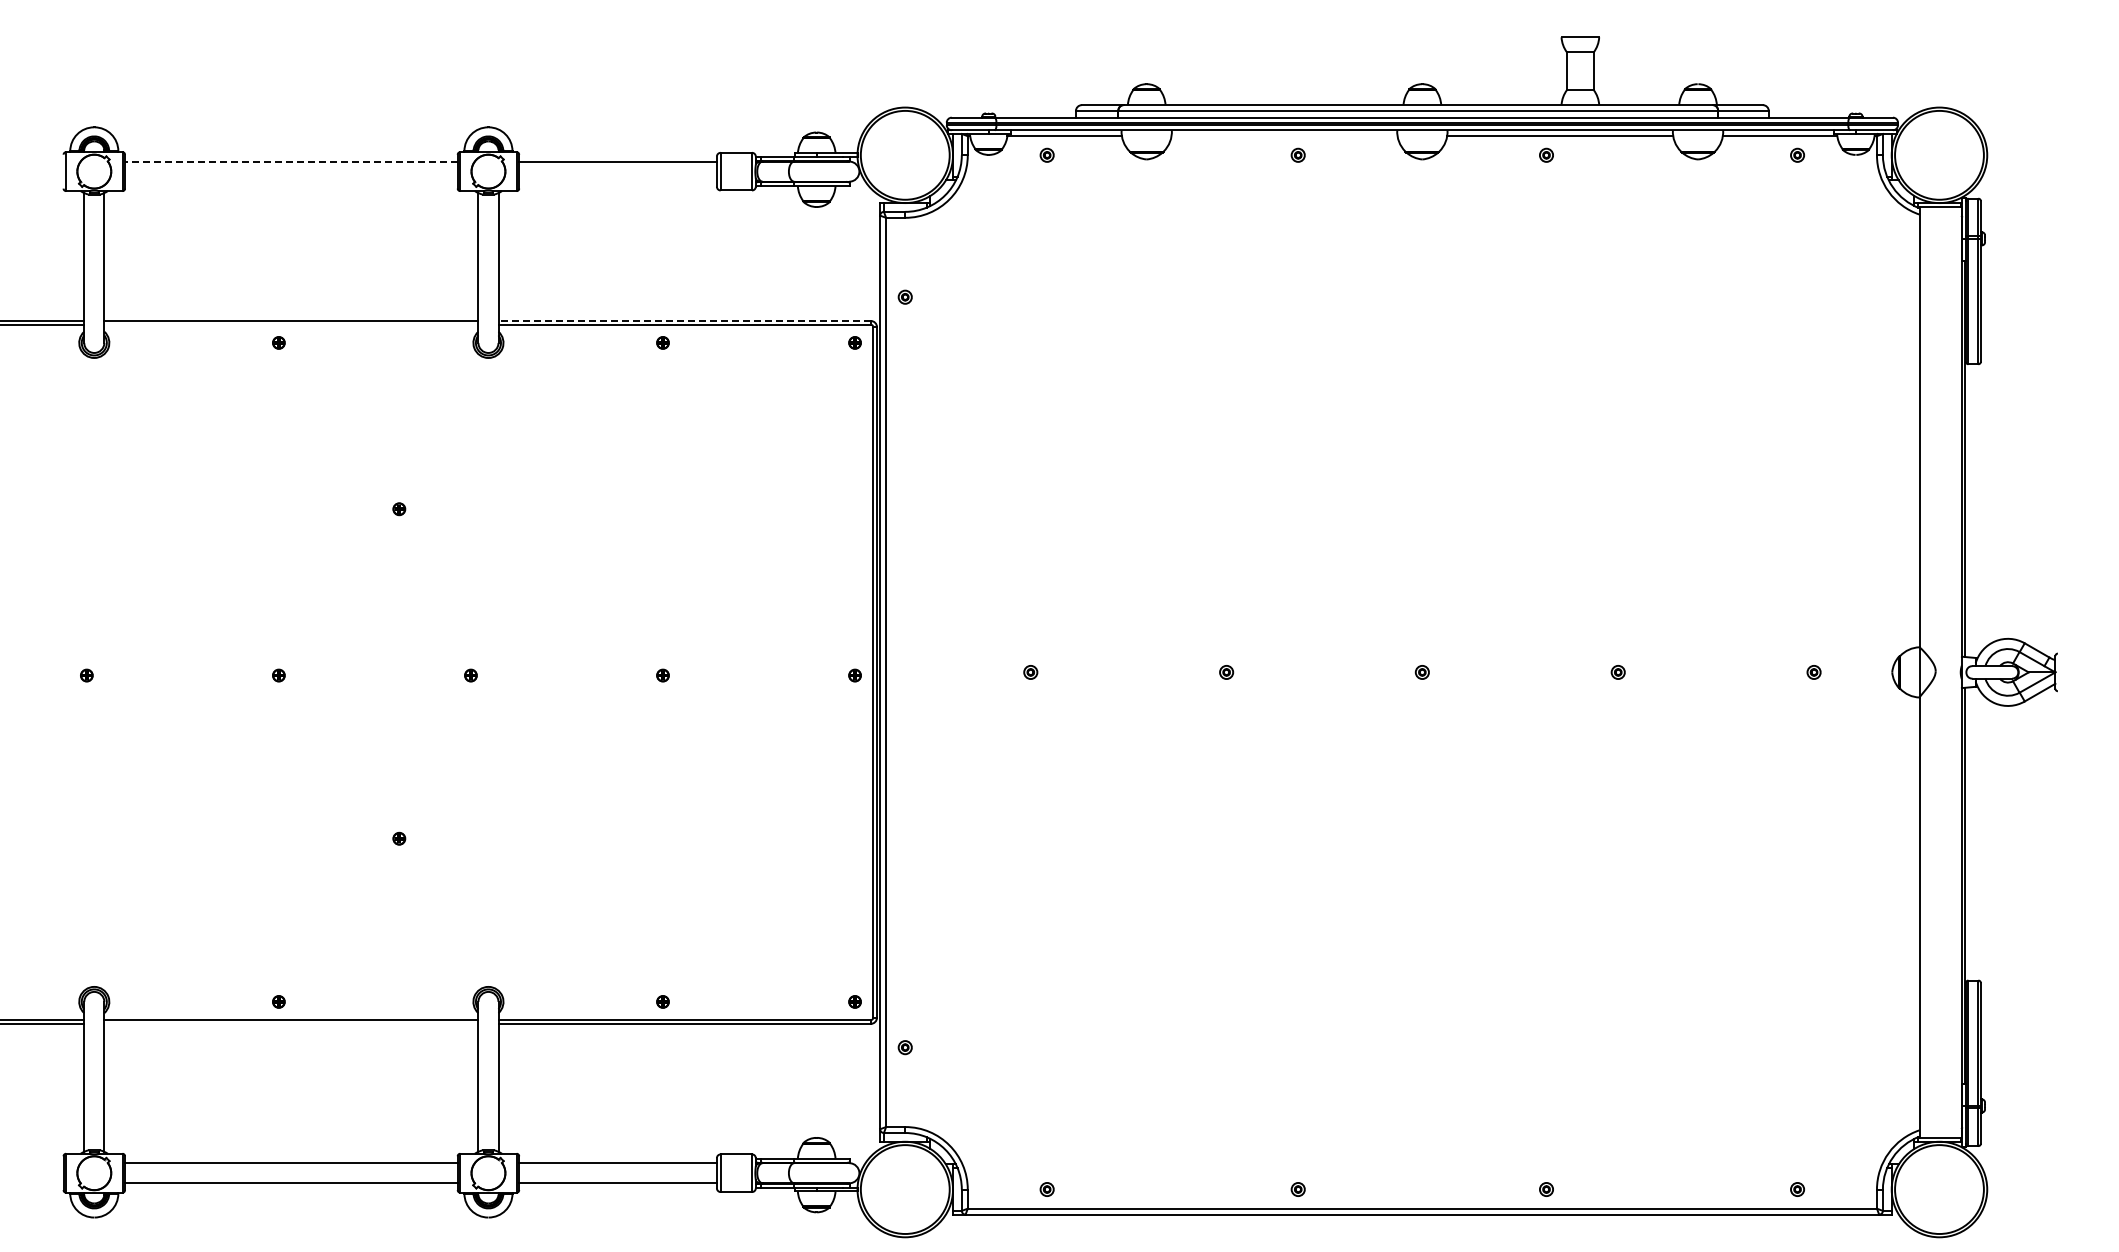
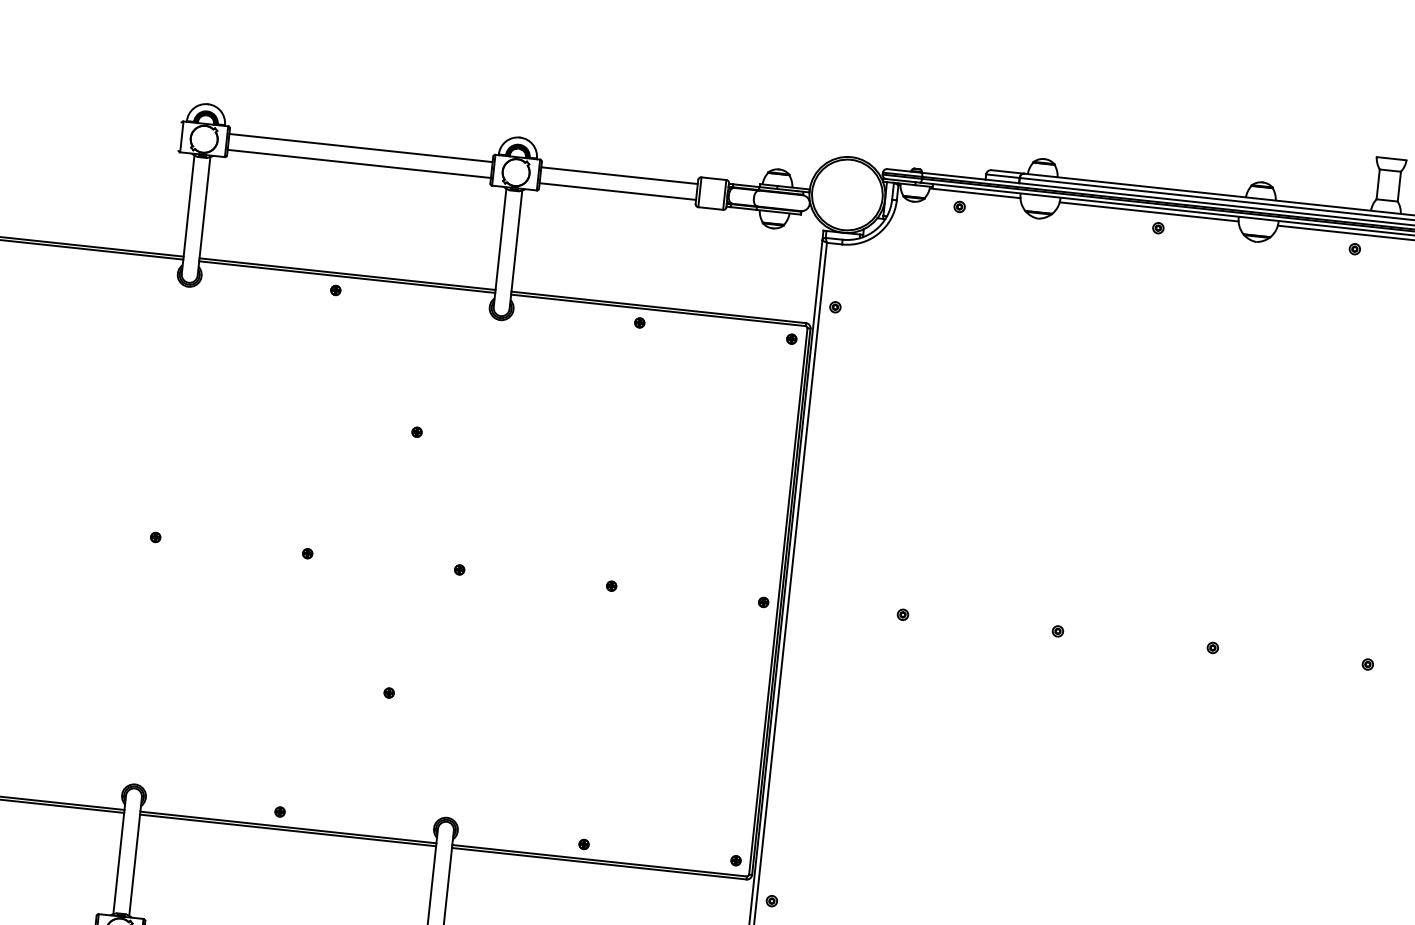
line: (1284, 136) -> (1149, 212), added
line: (290, 161) -> (360, 147), dashed -> solid
line: (291, 181) -> (359, 163), added
line: (617, 181) -> (617, 191), added
line: (684, 320) -> (658, 307), dashed -> solid
line: (291, 324) -> (347, 276), added
line: (291, 1023) -> (288, 830), added

